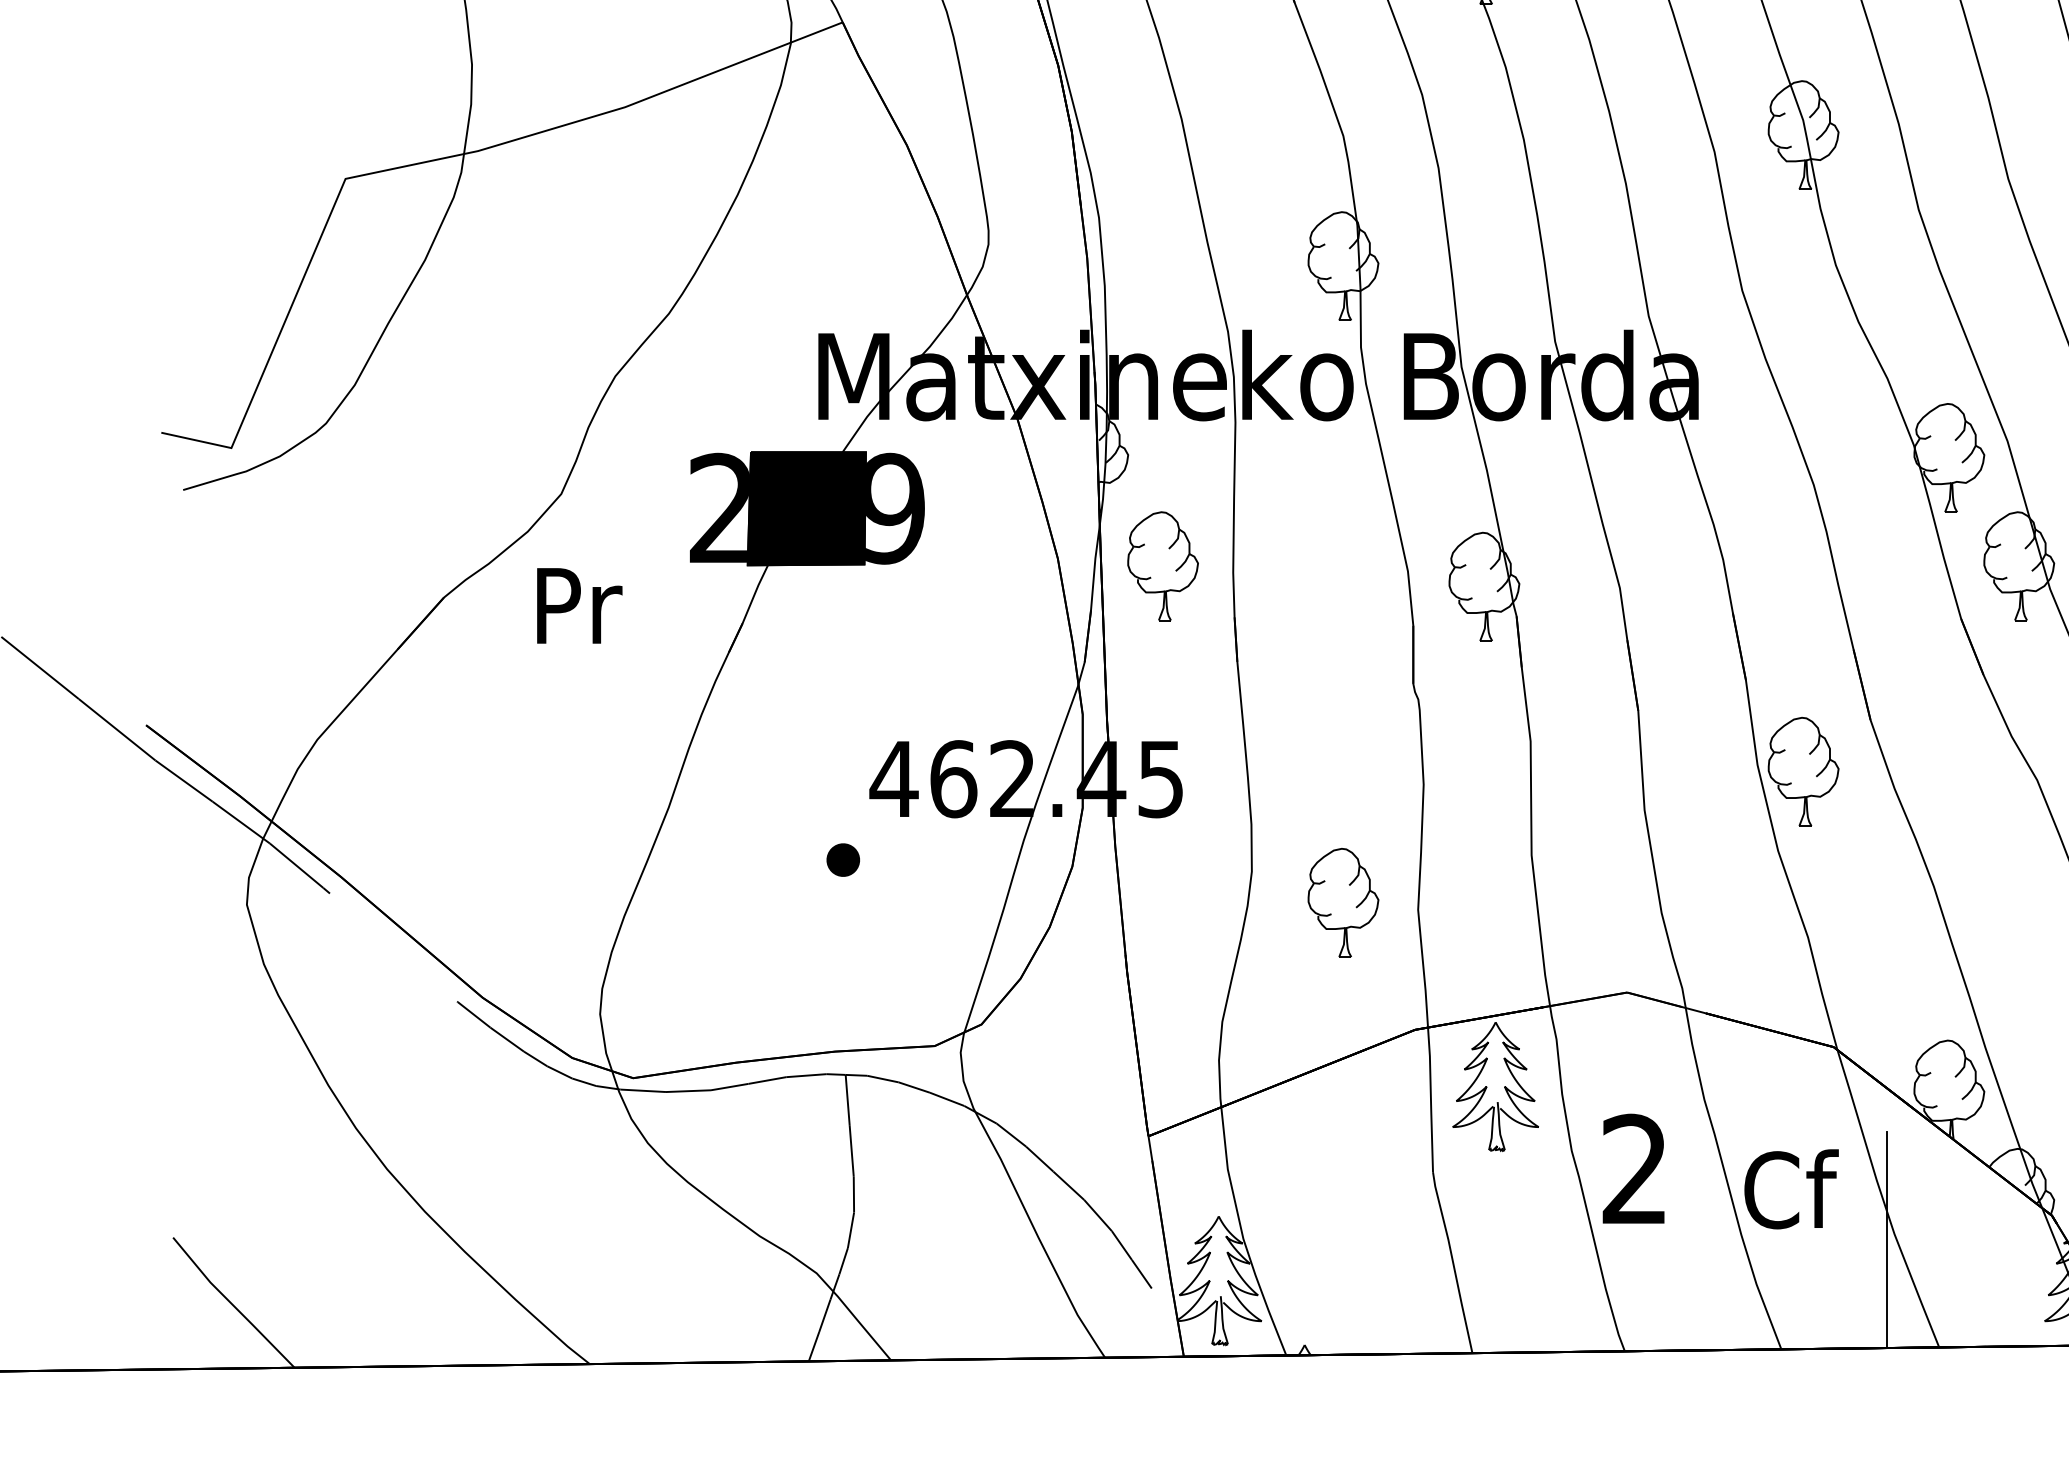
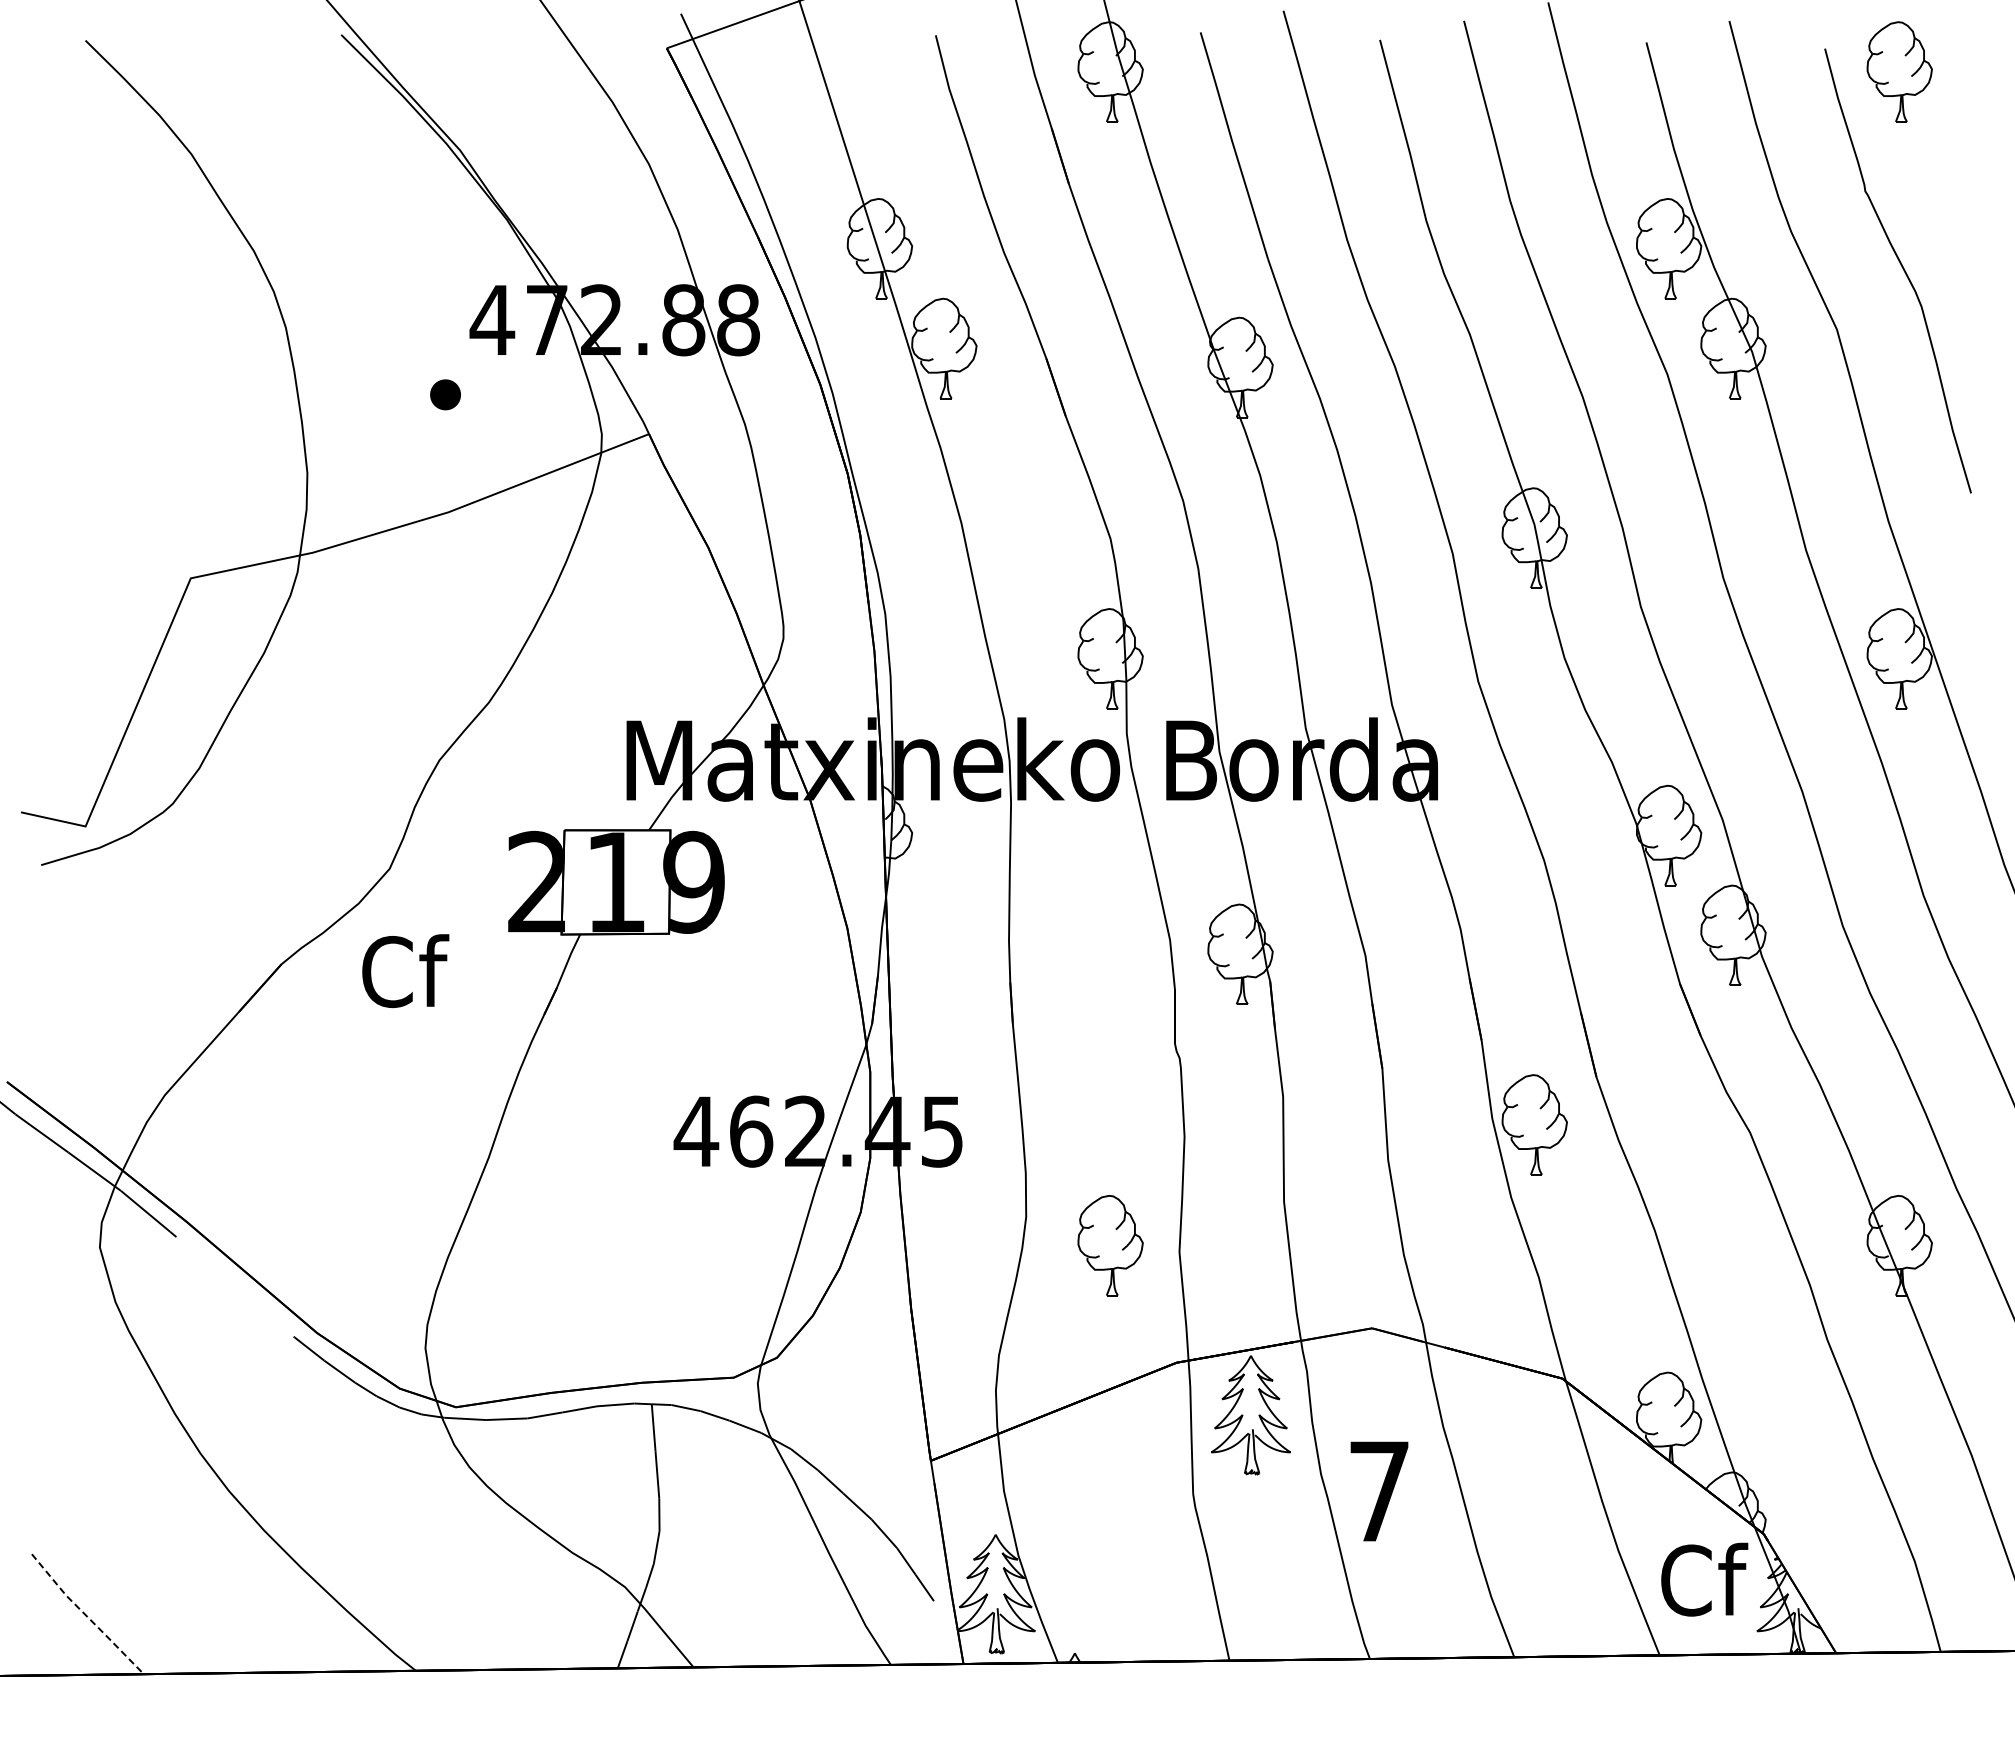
fill: (806, 508) -> (615, 882), removed
part: (1163, 565) -> (944, 934), removed
text: (578, 605) -> (405, 971), Pr -> Cf
part: (843, 859) -> (649, 1205), removed
text: (1634, 1168) -> (1378, 1490), 2 -> 7
text: (1791, 1189) -> (1704, 1579), moved
line: (1886, 1240) -> (1611, 1556), removed
line: (232, 1304) -> (86, 1615), solid -> dashed

